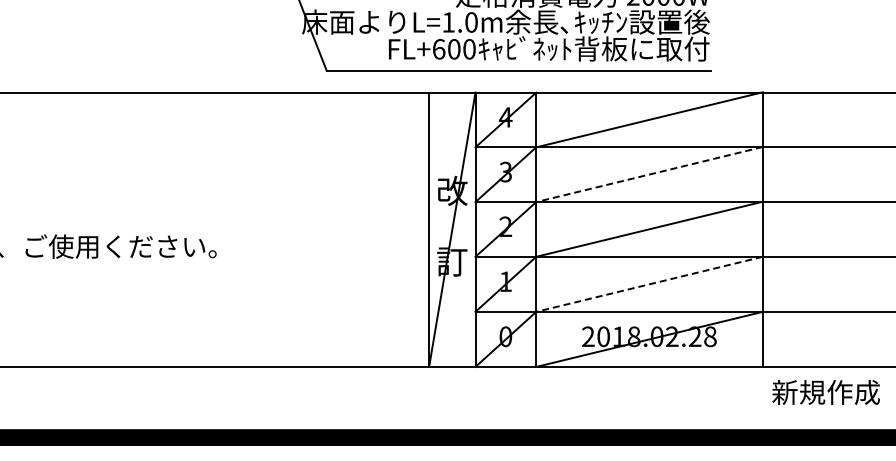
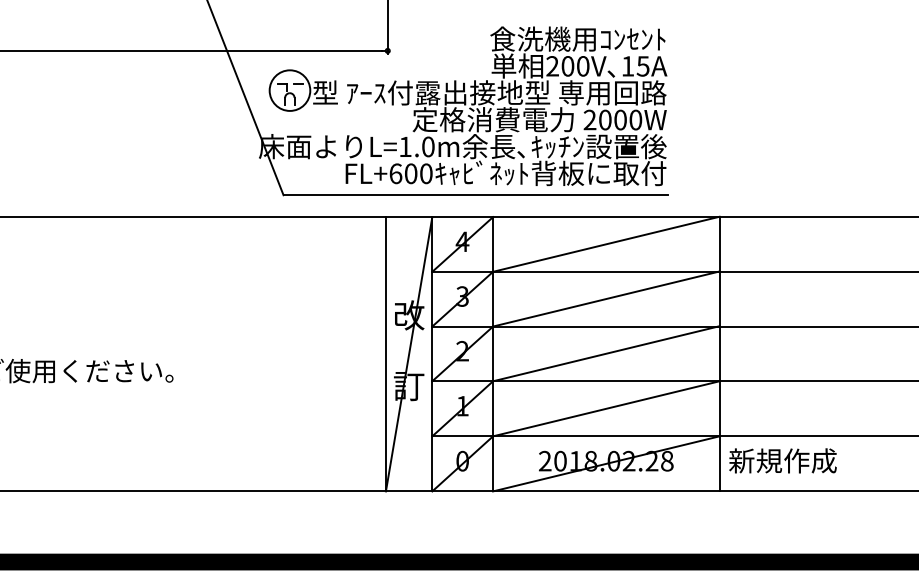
line: (649, 175) -> (606, 299), dashed -> solid
line: (649, 284) -> (606, 408), dashed -> solid
text: (825, 392) -> (782, 460), moved

